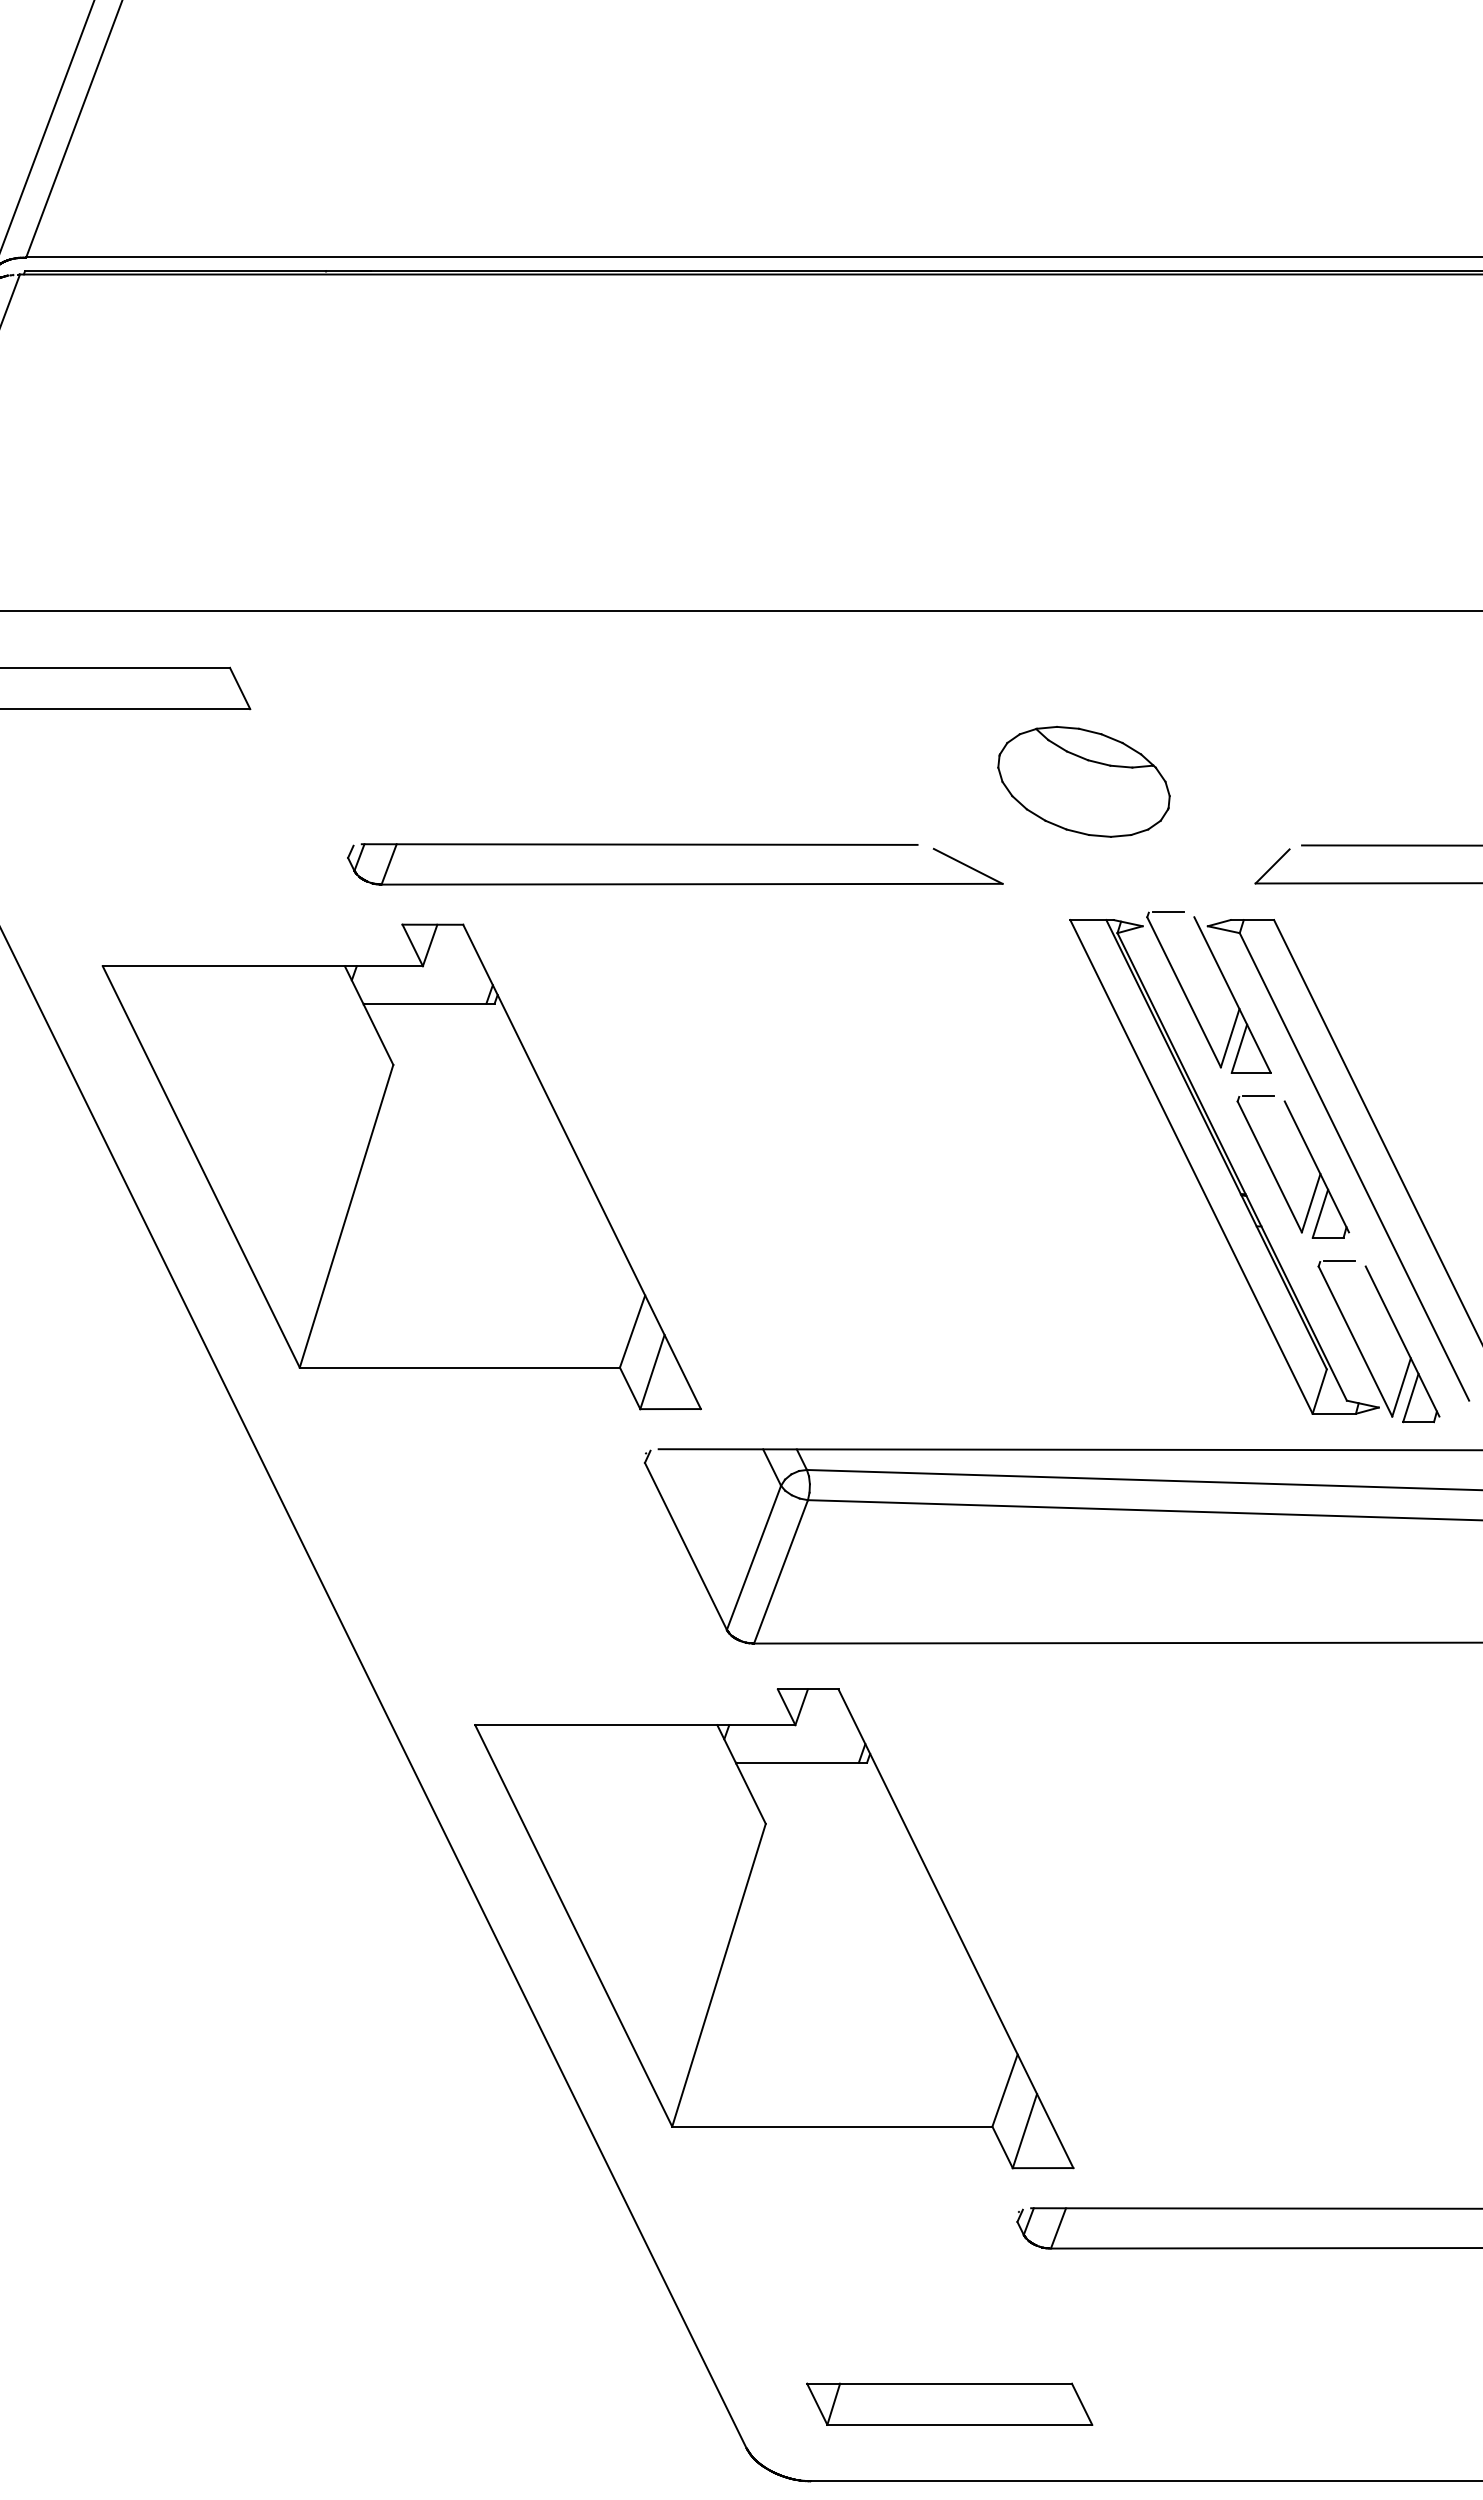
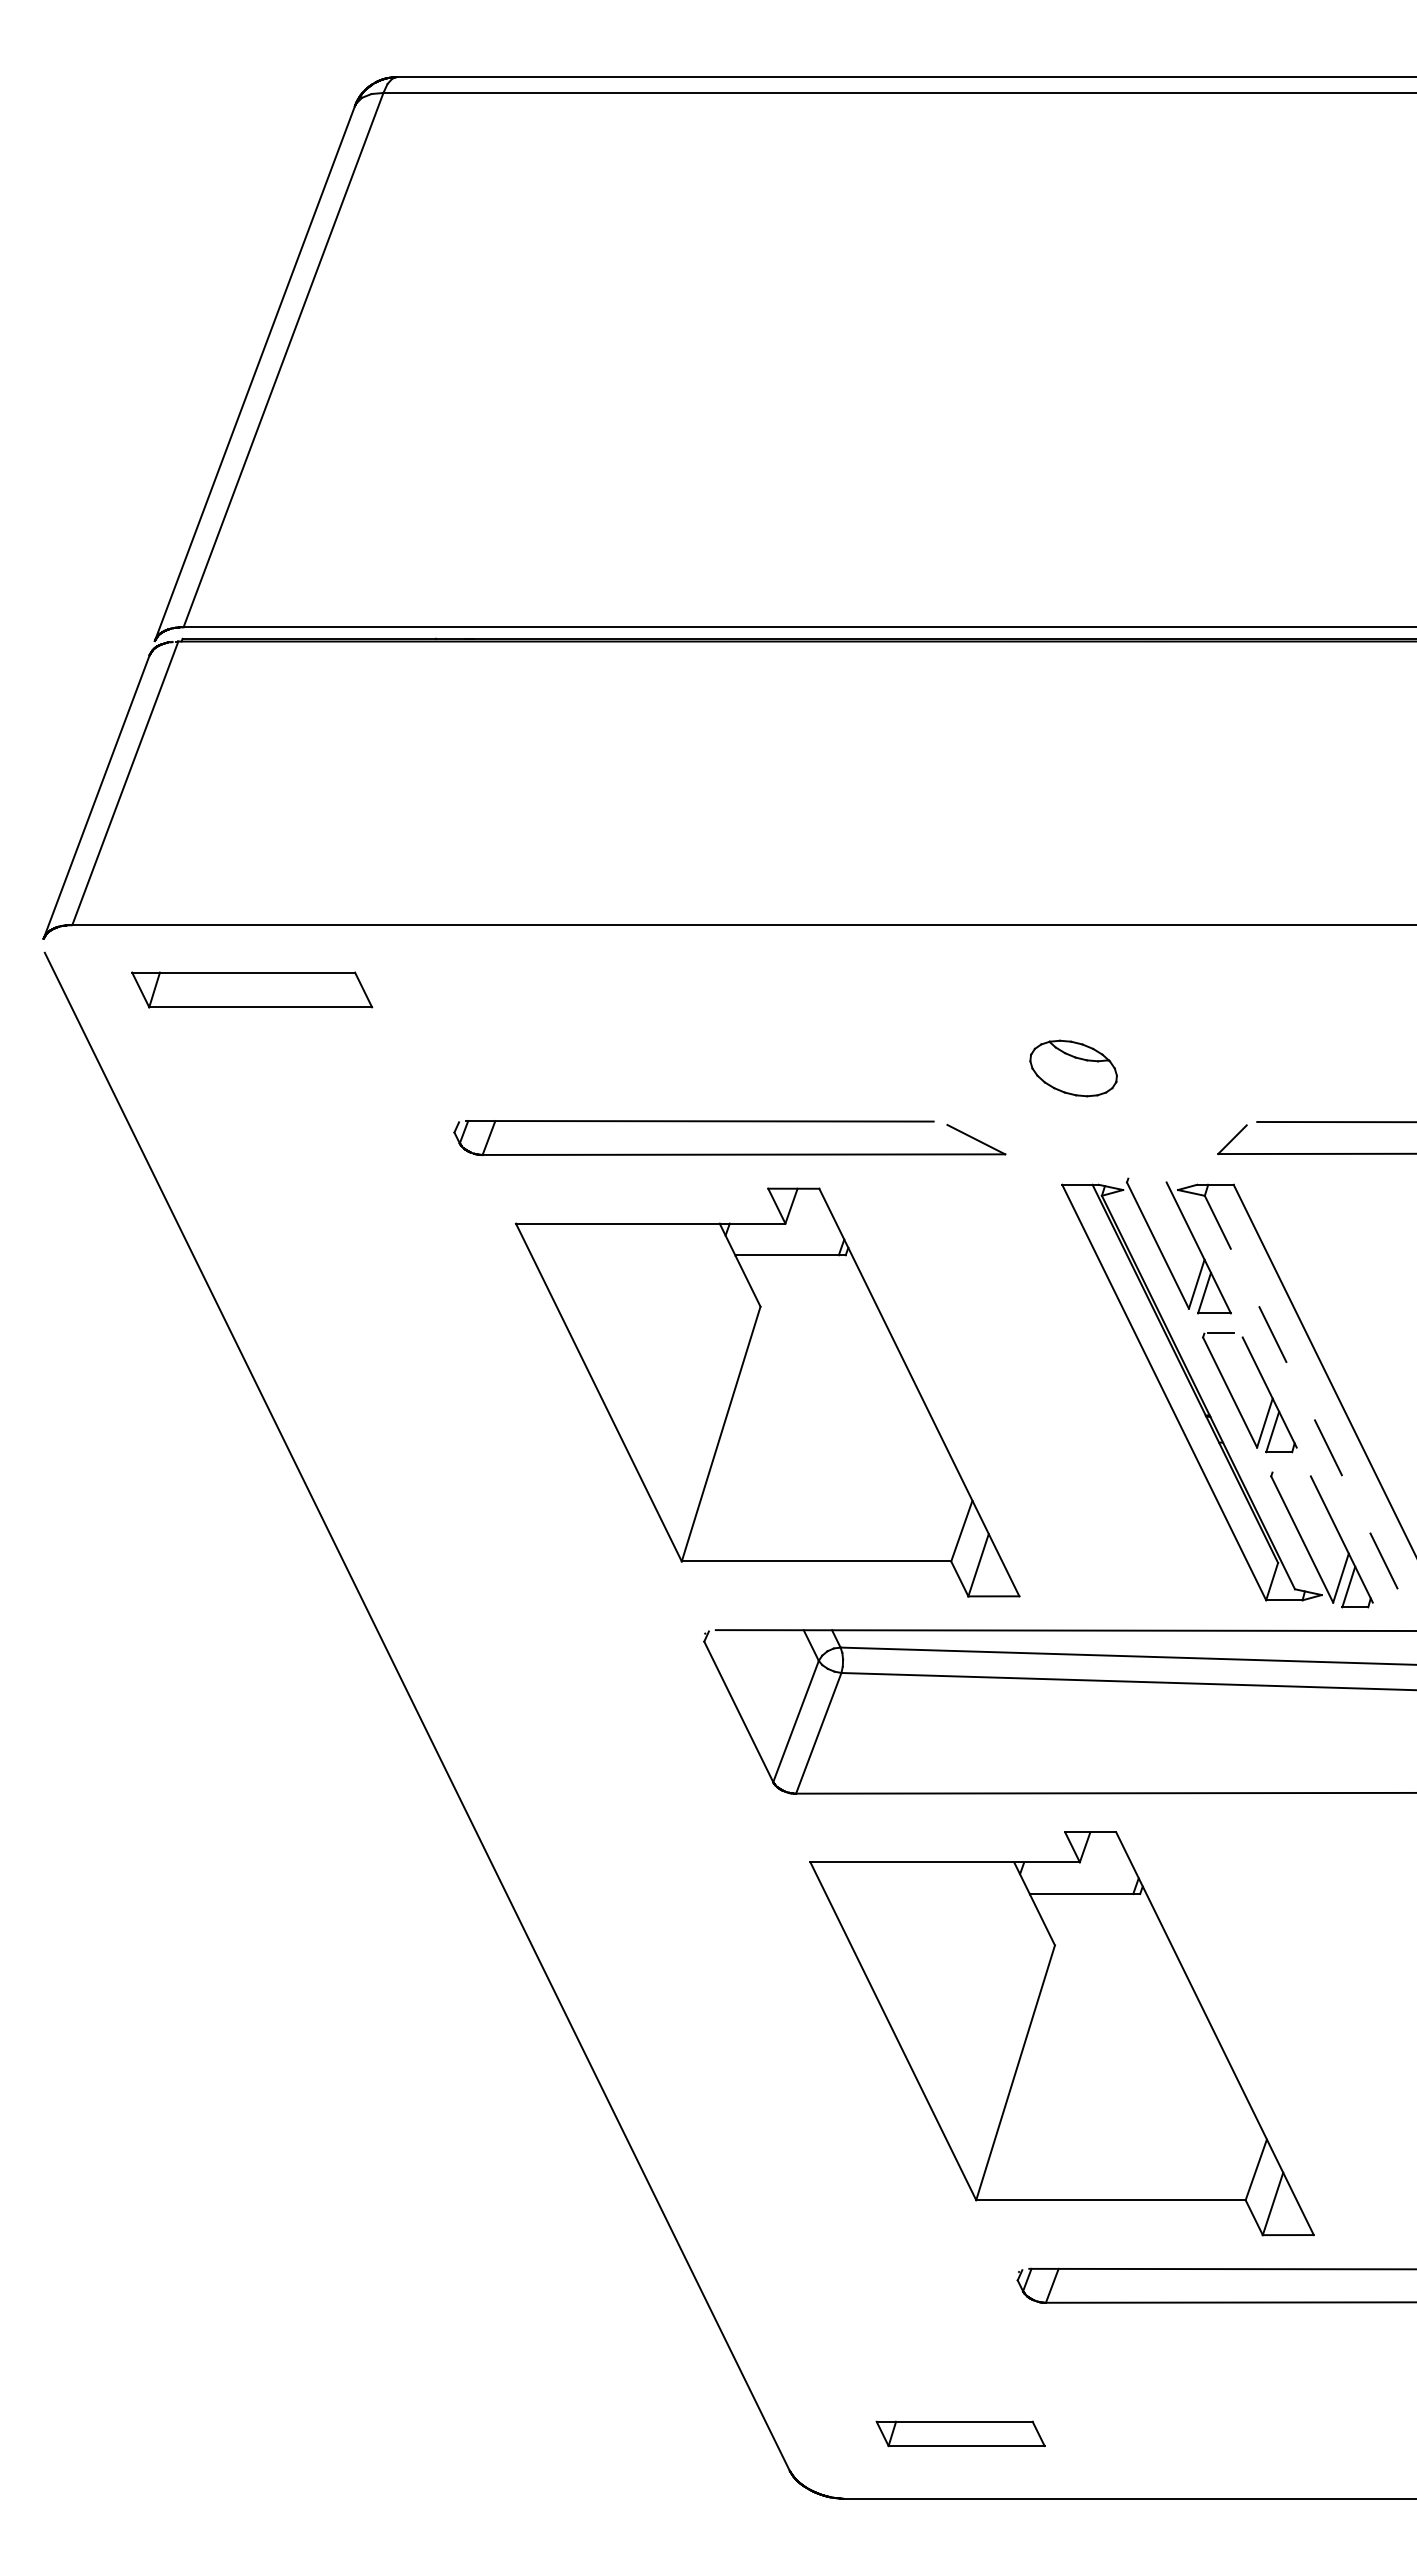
part: (1083, 781) -> (1073, 1068), size x0.6
line: (1168, 911) -> (1144, 1177), removed
part: (401, 1166) -> (767, 1392), moved
line: (1354, 1166) -> (1301, 1392), solid -> dashed
line: (1339, 1260) -> (1288, 1471), removed
part: (773, 1928) -> (1061, 2033), moved
part: (949, 2403) -> (960, 2433), size x0.7

